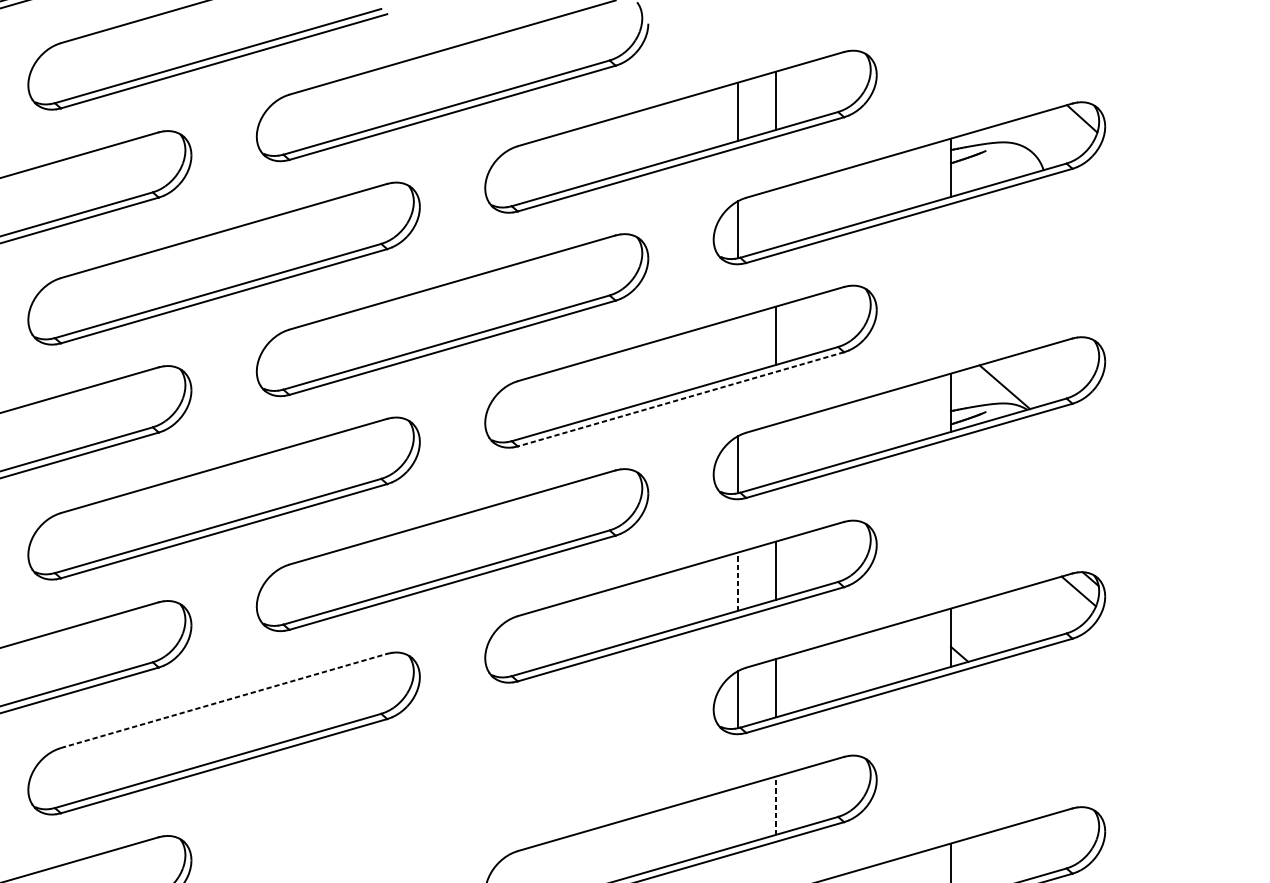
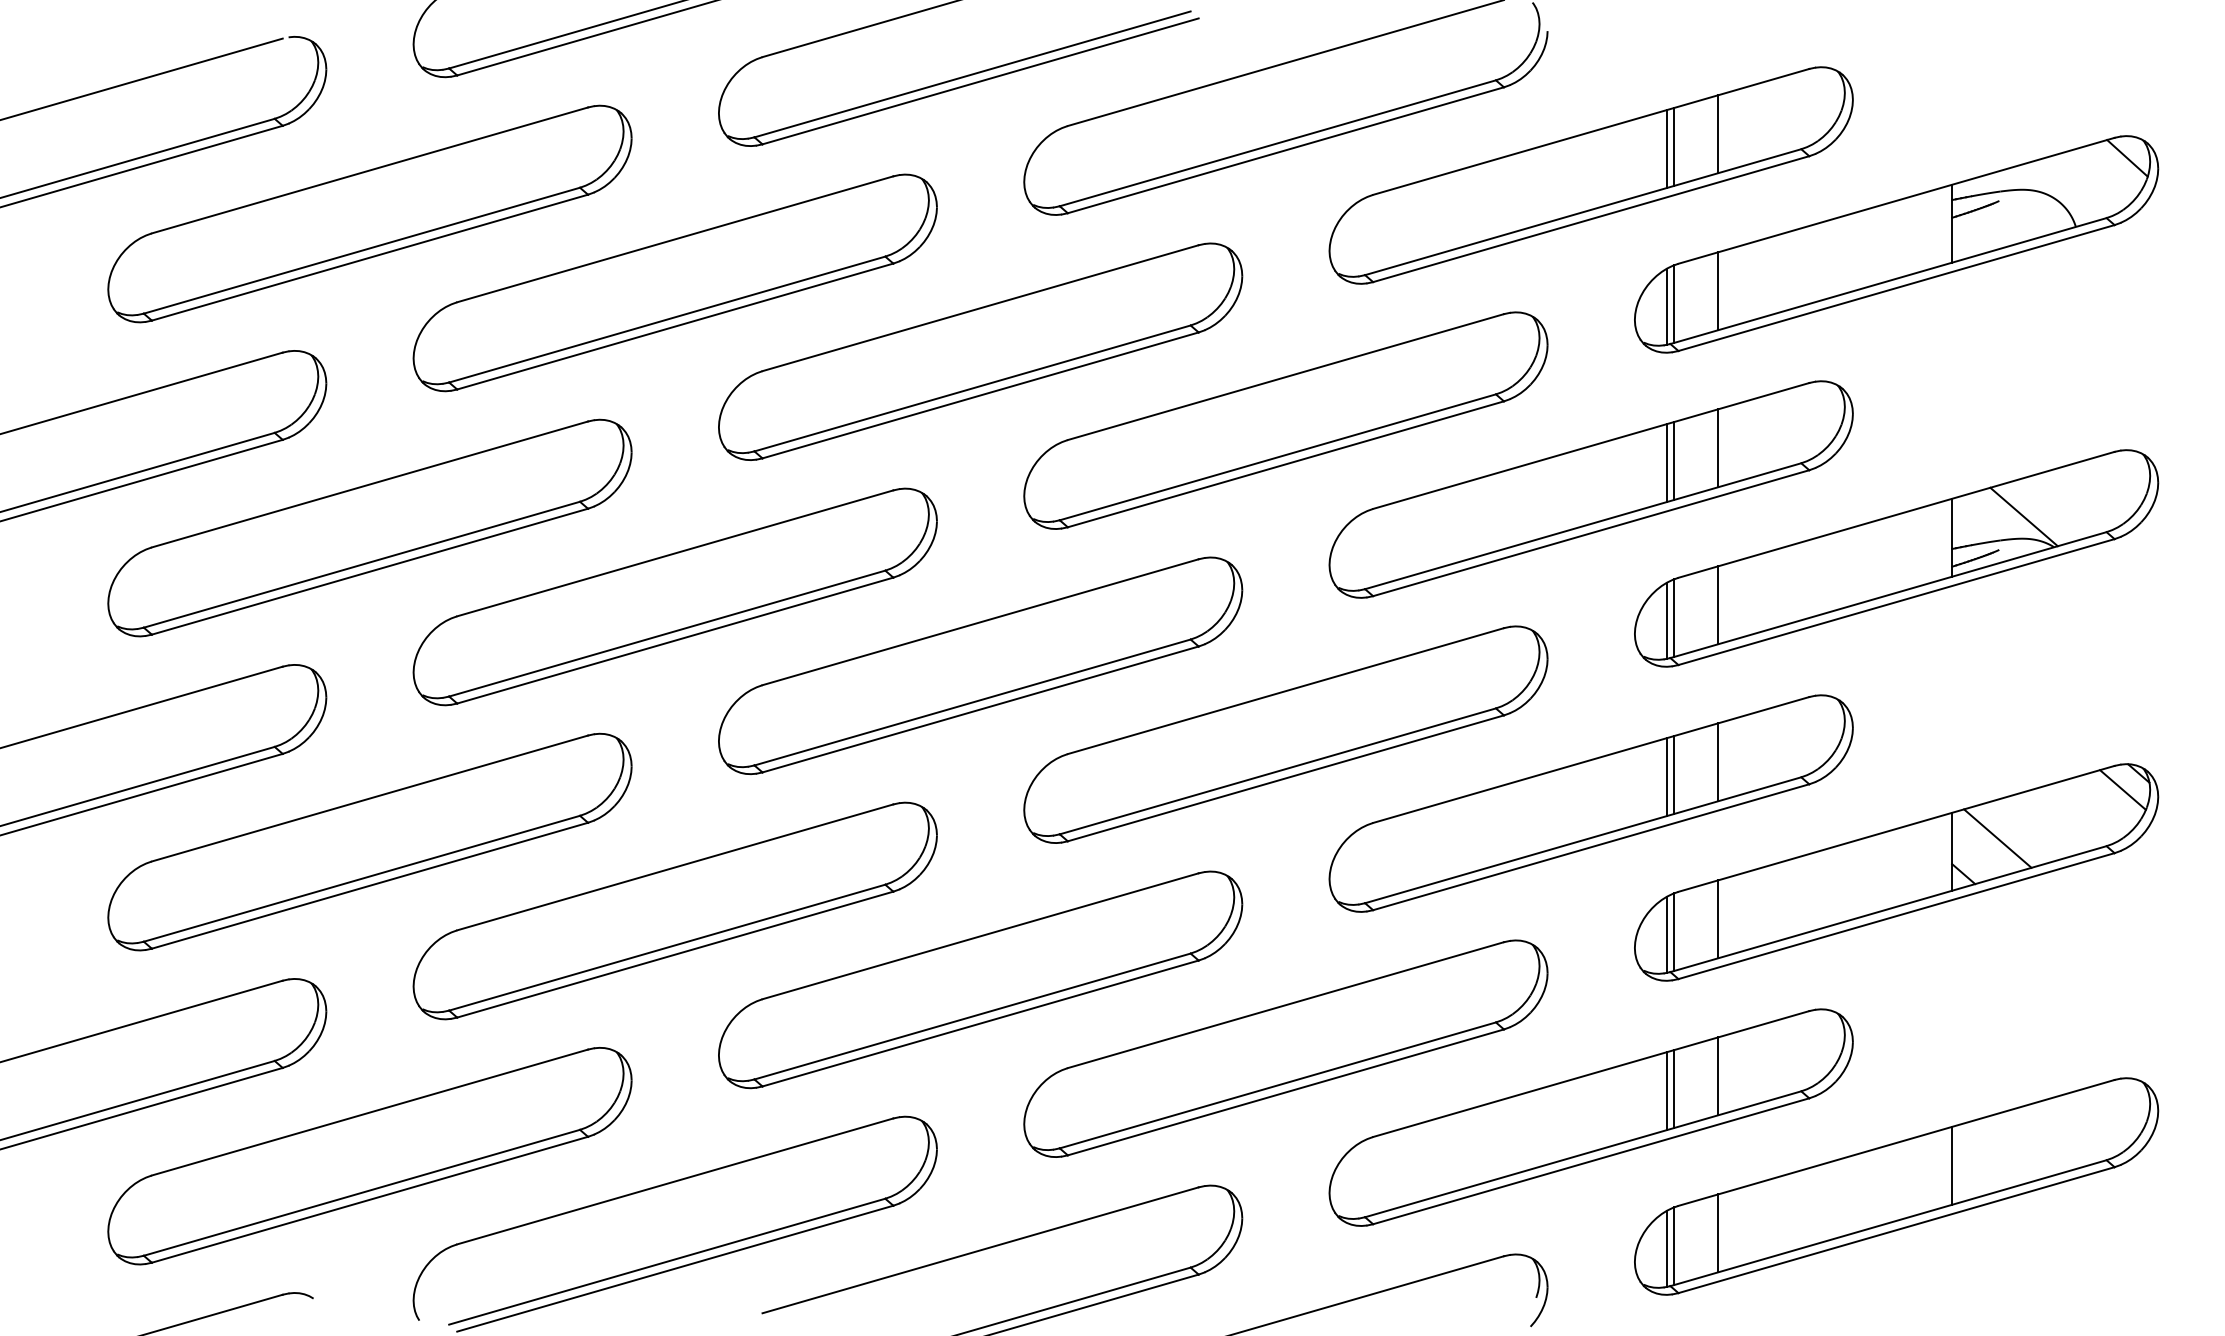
line: (743, 110) -> (1674, 146), added
line: (776, 218) -> (1718, 291), added
line: (743, 227) -> (1674, 303), added
line: (743, 344) -> (1674, 460), added
line: (737, 347) -> (1666, 463), added
line: (681, 399) -> (1591, 533), dashed -> solid
line: (776, 453) -> (1718, 605), added
line: (743, 462) -> (1674, 617), added
line: (743, 579) -> (1674, 774), added
line: (737, 582) -> (1666, 777), dashed -> solid
line: (984, 627) -> (1997, 838), added
line: (743, 697) -> (1674, 931), added
line: (224, 701) -> (980, 936), dashed -> solid
part: (452, 784) -> (1285, 1048), added
line: (776, 805) -> (1718, 1076), dashed -> solid
line: (743, 815) -> (1674, 1089), added
line: (737, 817) -> (1666, 1091), added

